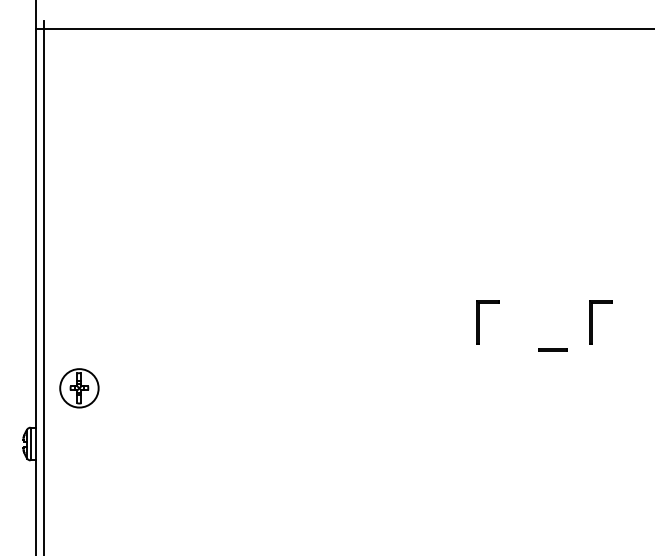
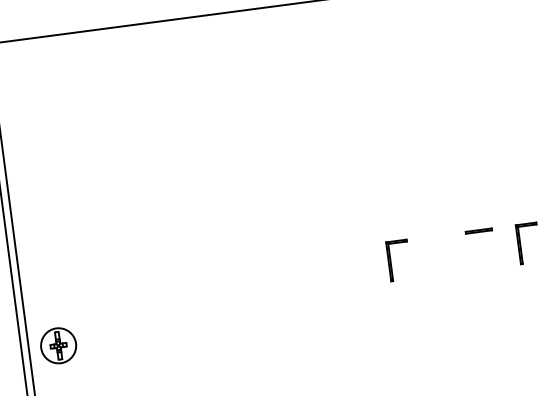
part: (479, 322) -> (391, 261), moved
line: (552, 349) -> (478, 230), moved
part: (79, 388) -> (58, 345), moved

